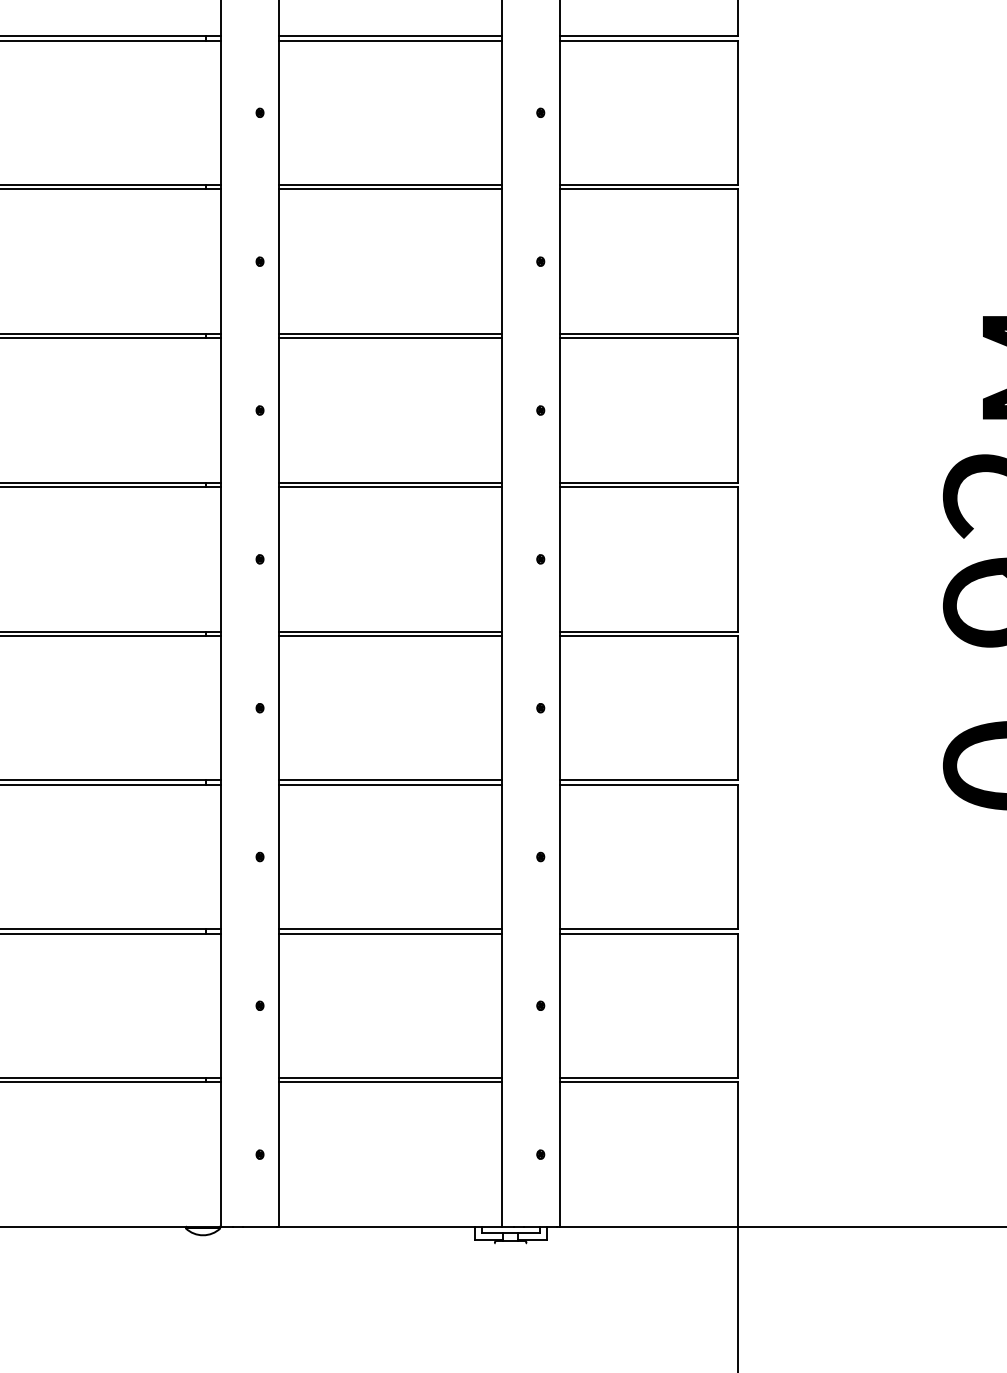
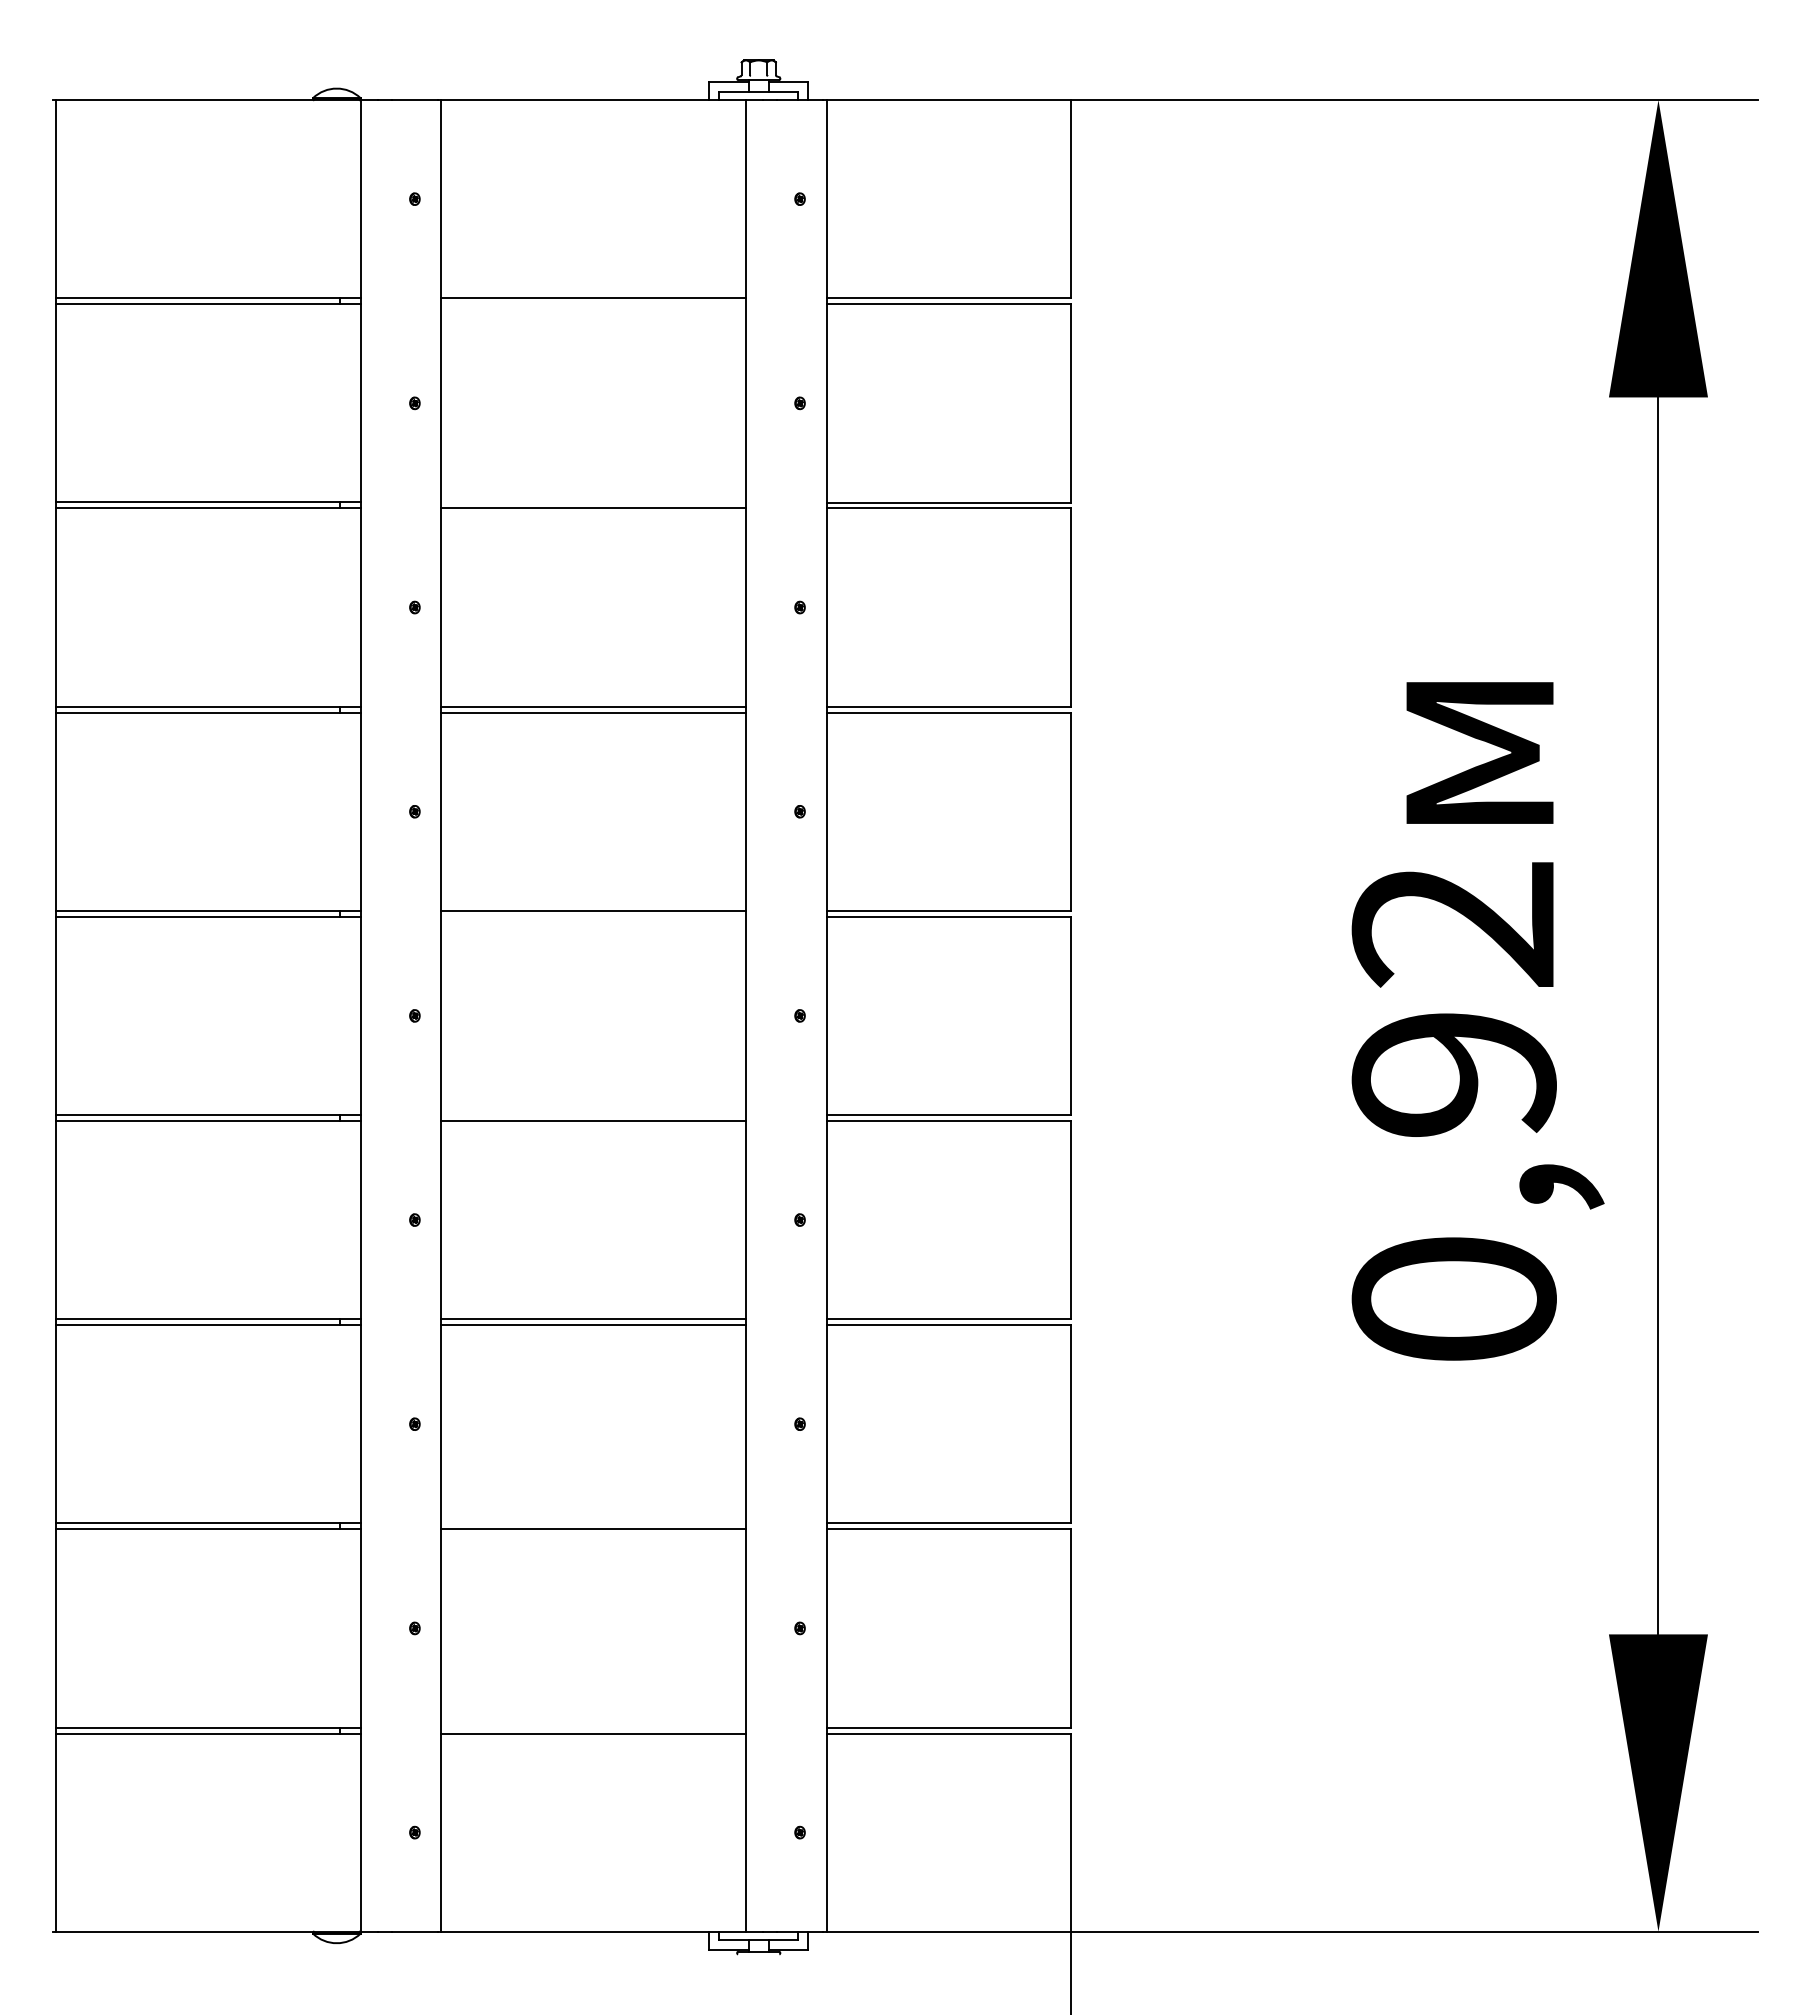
line: (390, 40) -> (593, 304), removed
line: (390, 185) -> (593, 502), removed
line: (390, 486) -> (593, 916), removed
line: (390, 631) -> (593, 1115), removed
line: (390, 929) -> (593, 1523), removed
line: (390, 1078) -> (593, 1727), removed

